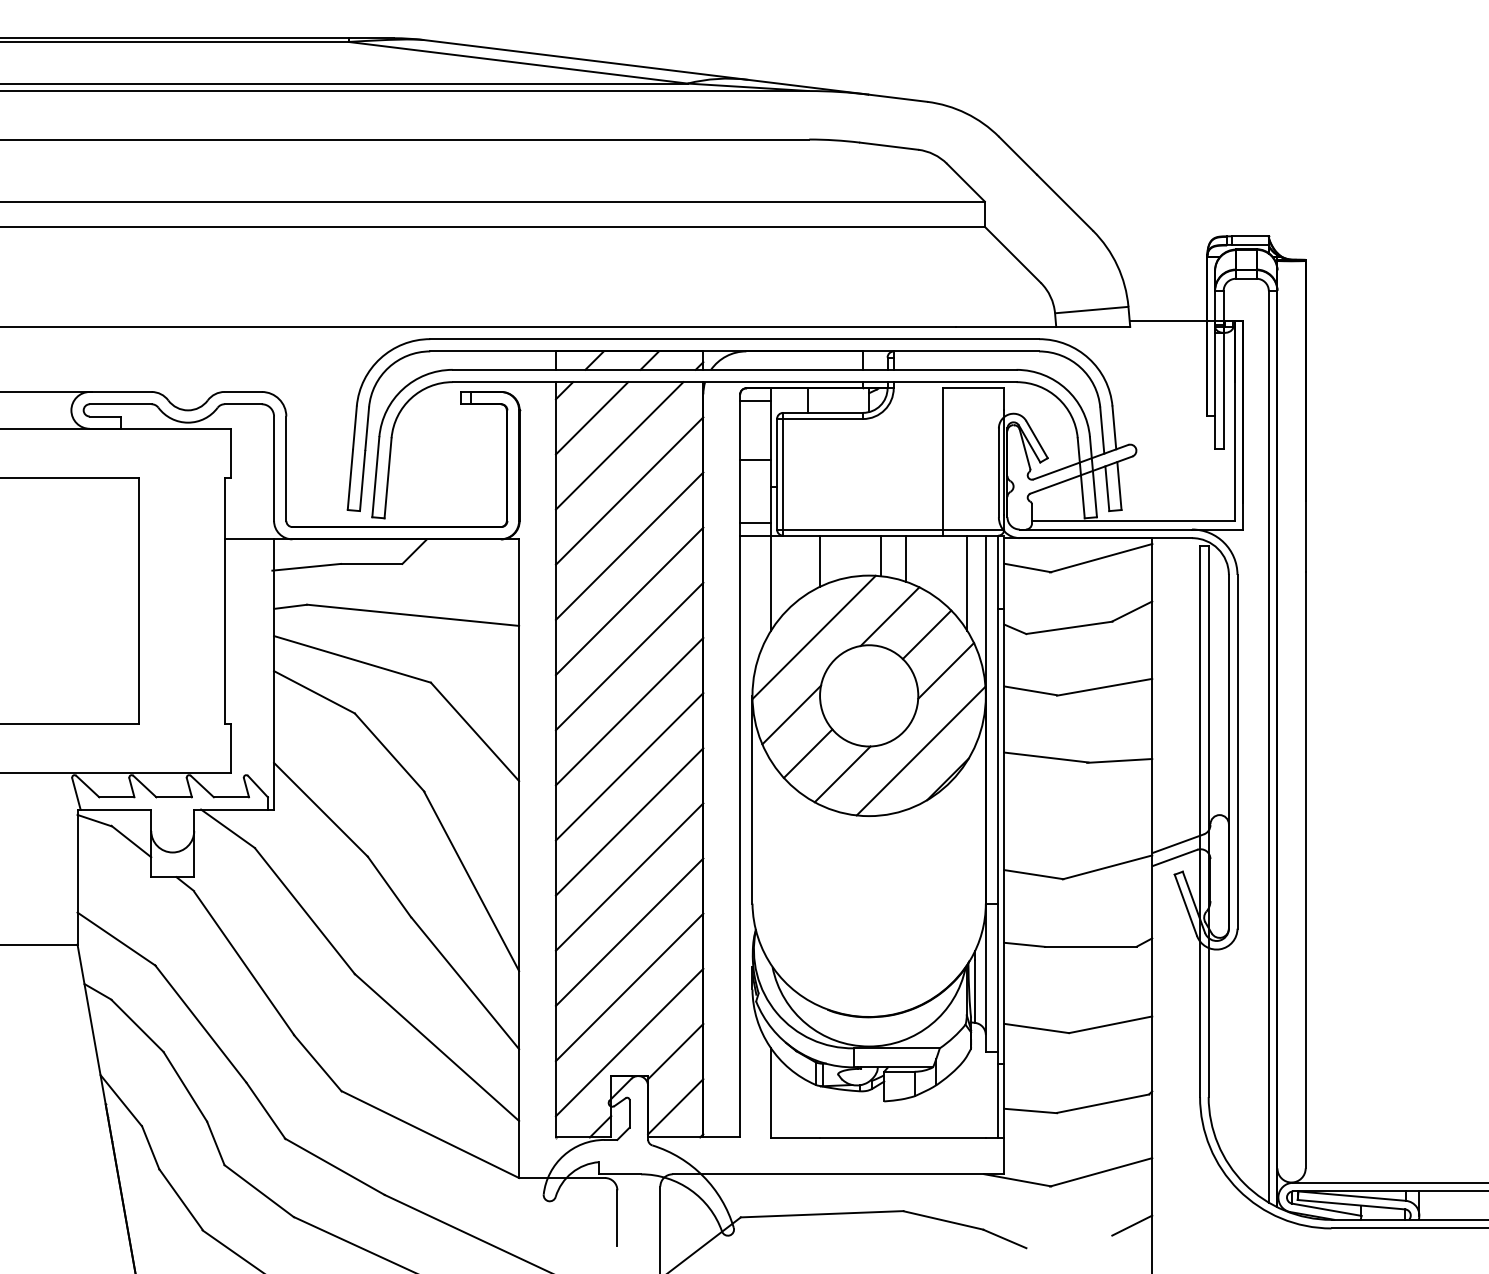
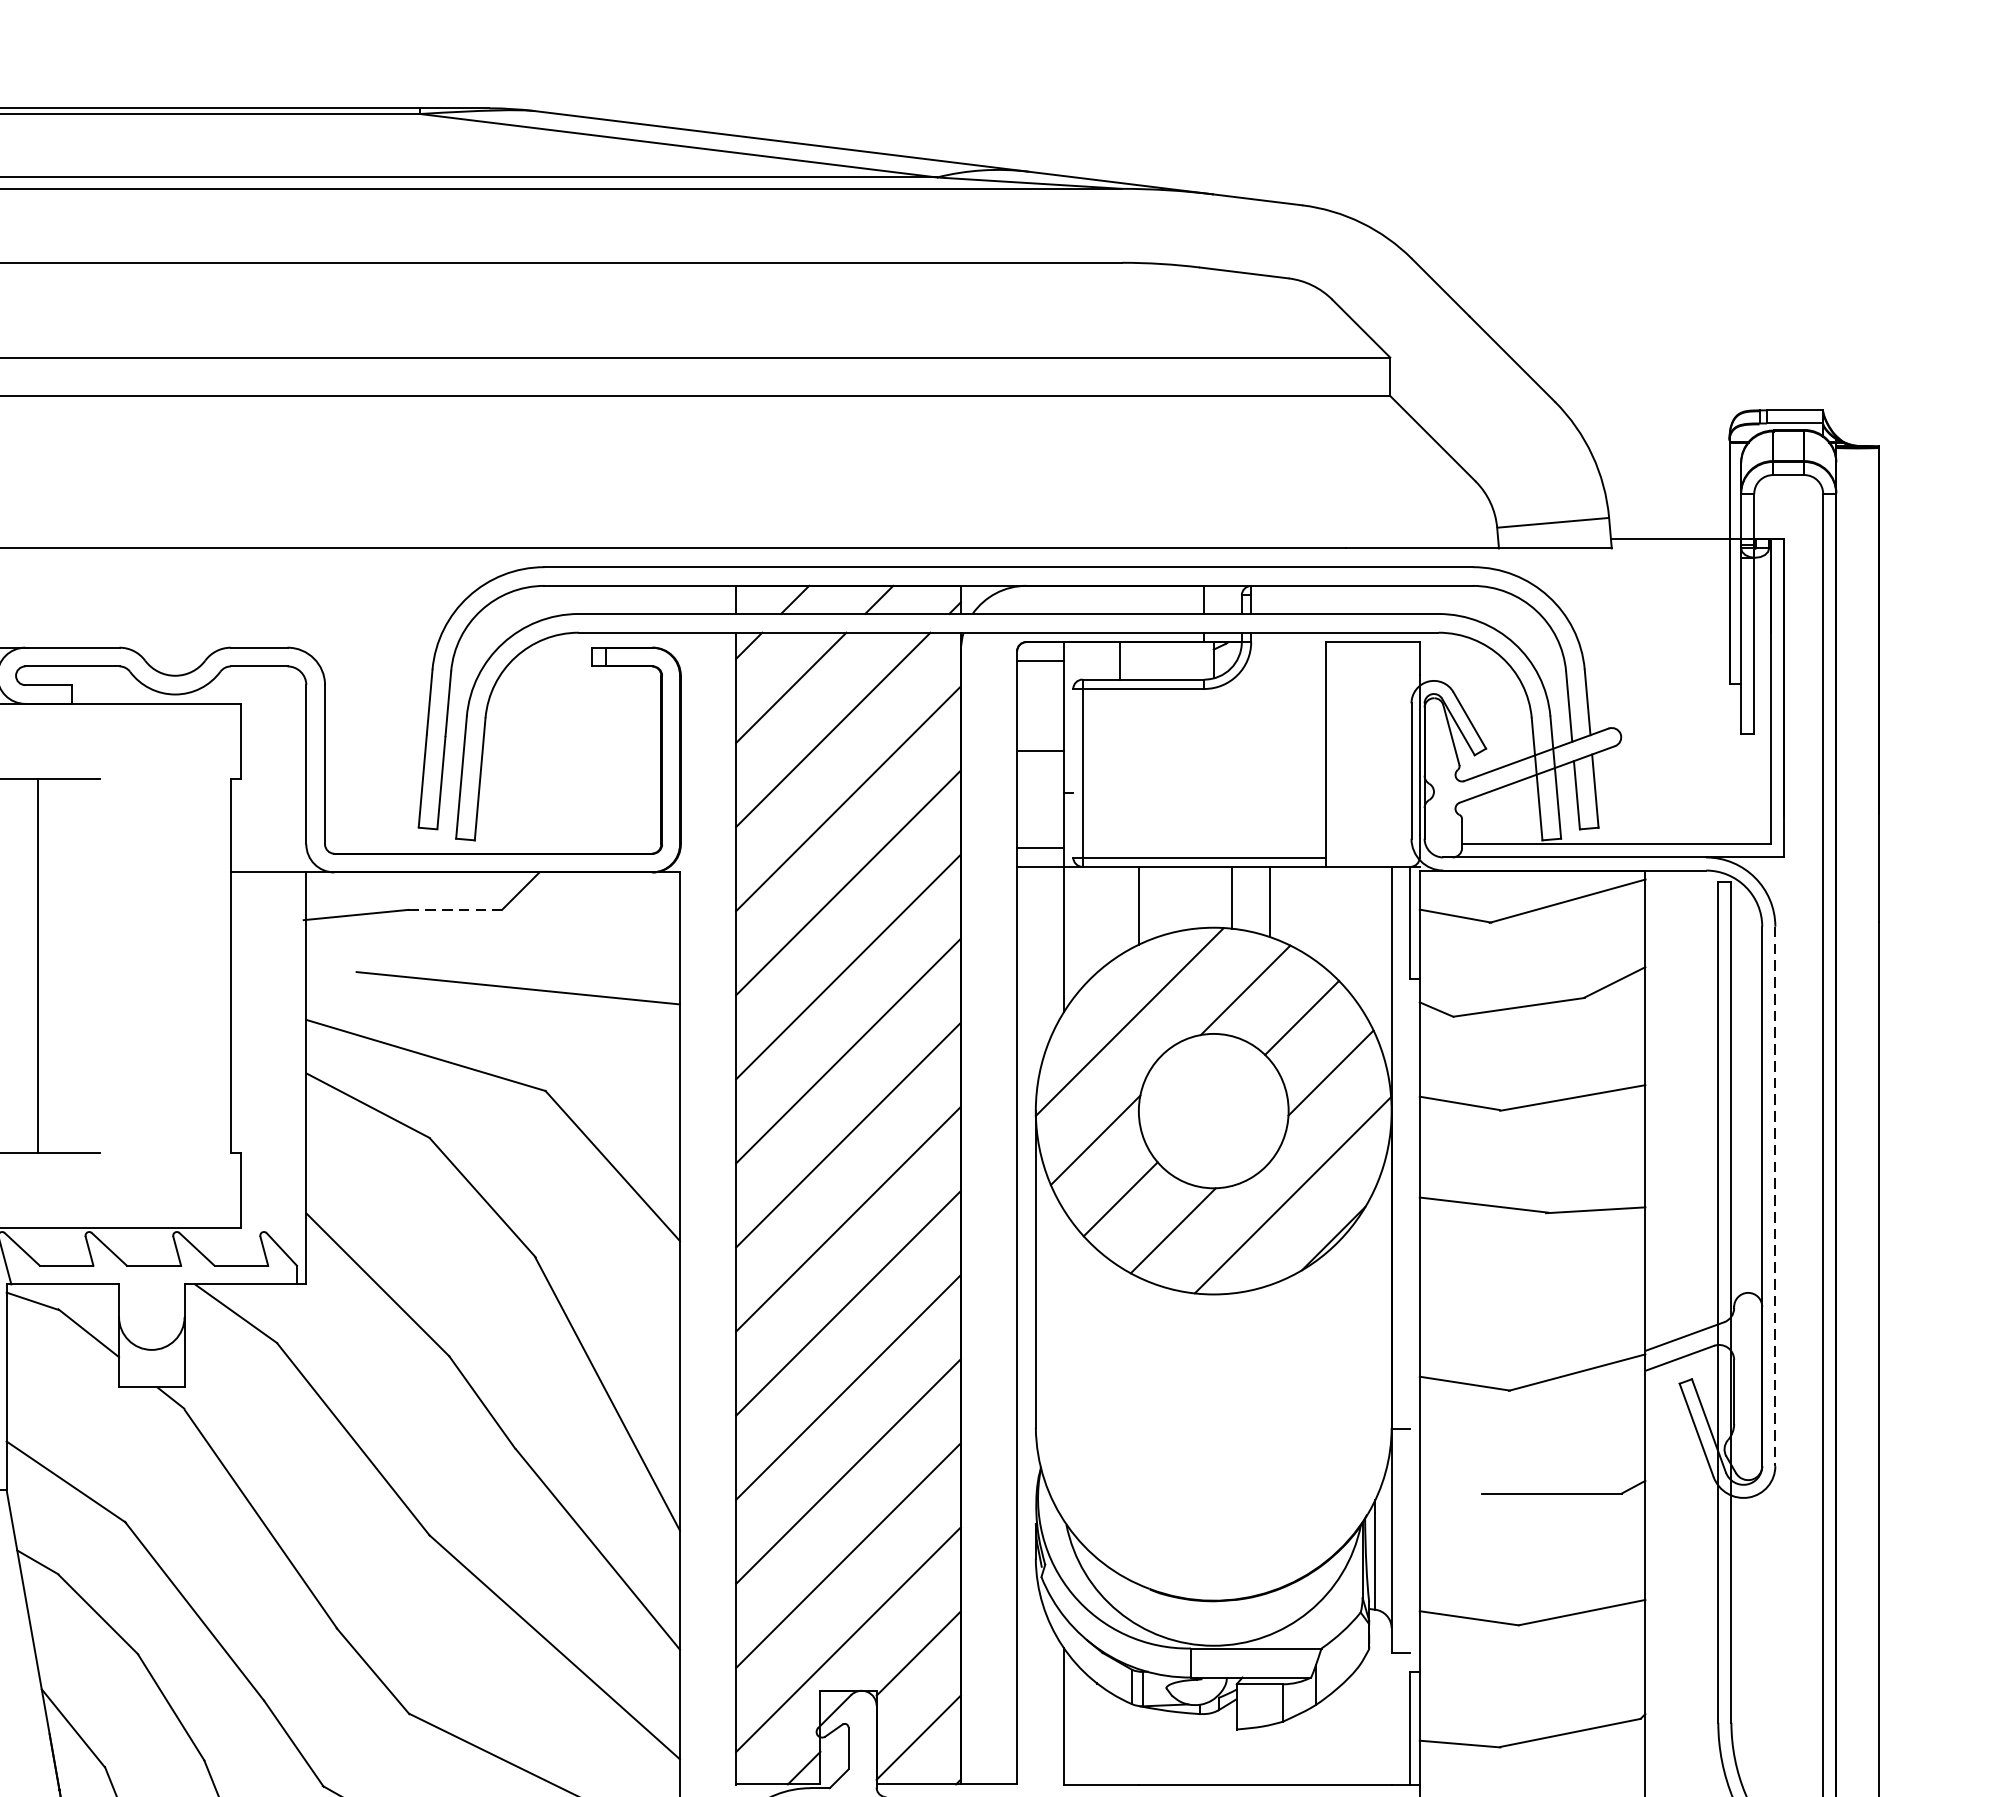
line: (777, 474) -> (1073, 773), removed
line: (973, 529) -> (1372, 857), removed
line: (371, 563) -> (454, 909), solid -> dashed
line: (967, 583) -> (1363, 939), removed
line: (138, 600) -> (37, 965), moved
line: (290, 606) -> (331, 974), removed
line: (1237, 751) -> (1775, 1195), solid -> dashed
line: (998, 836) -> (1410, 1325), removed
line: (1024, 944) -> (1450, 1490), removed

